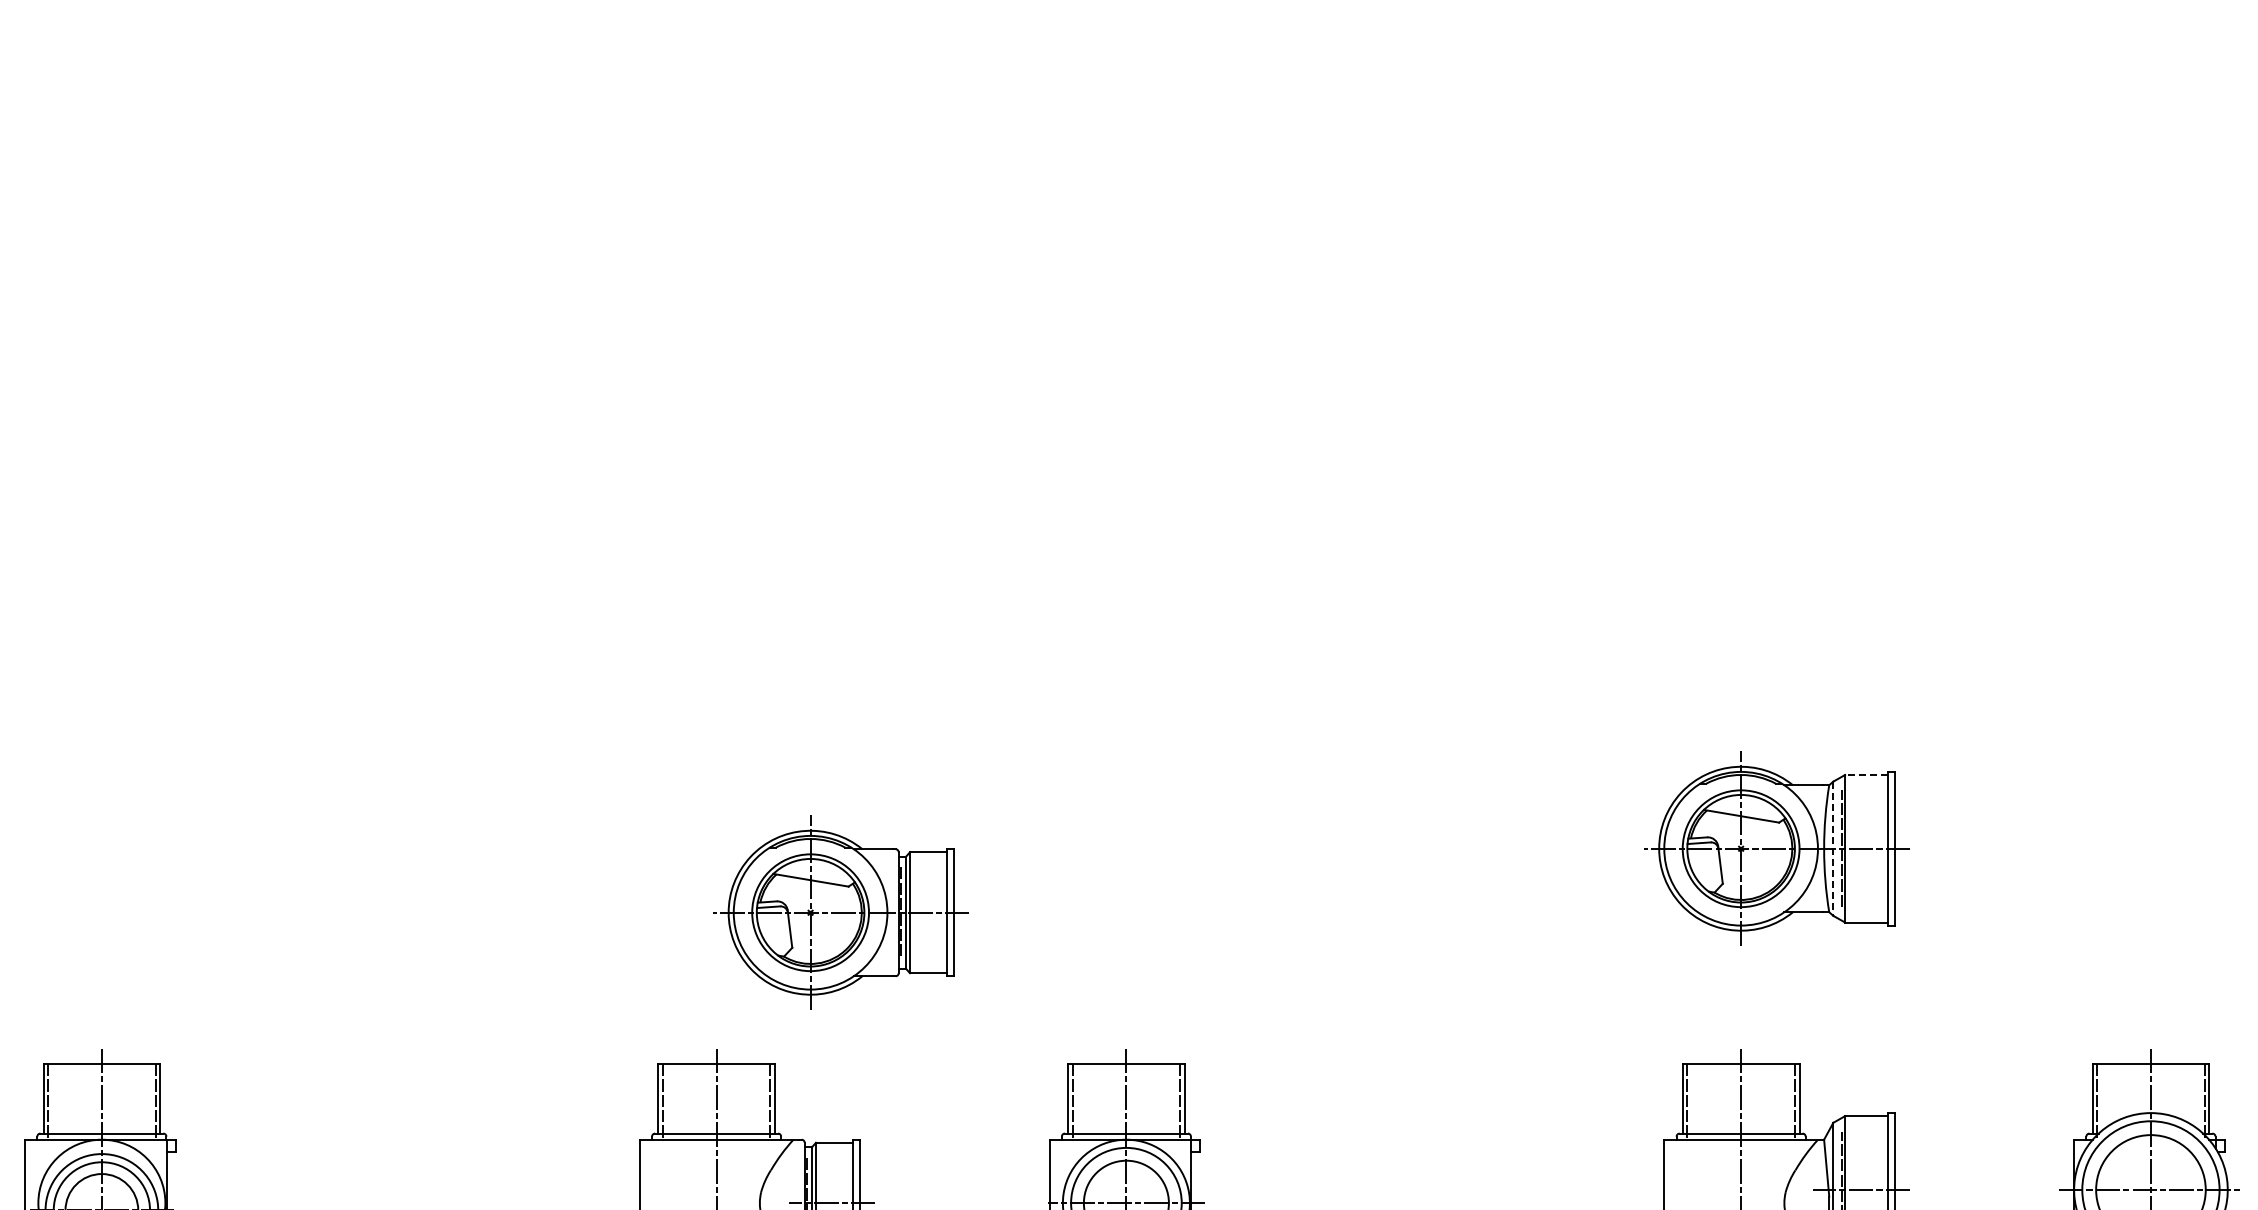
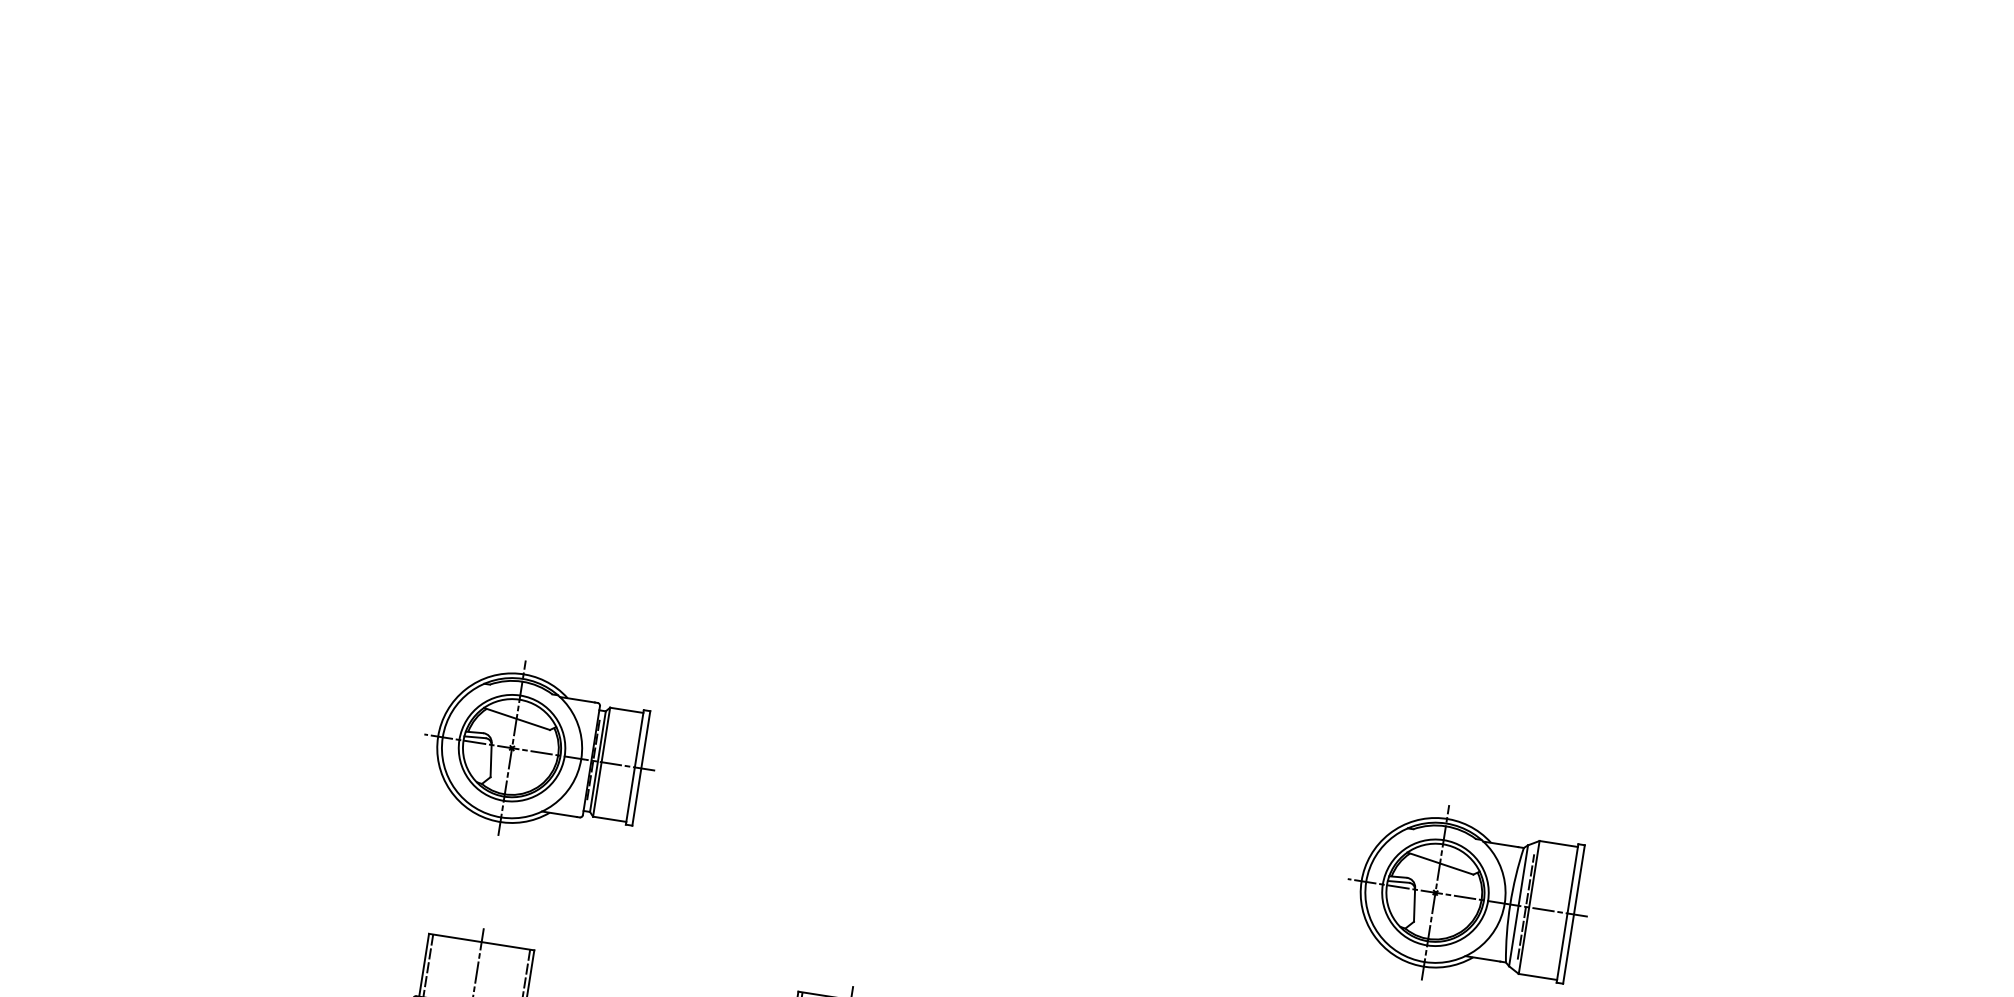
line: (1865, 774) -> (1558, 843), dashed -> solid
line: (1833, 849) -> (1518, 906), dashed -> solid
part: (840, 912) -> (539, 752), moved

